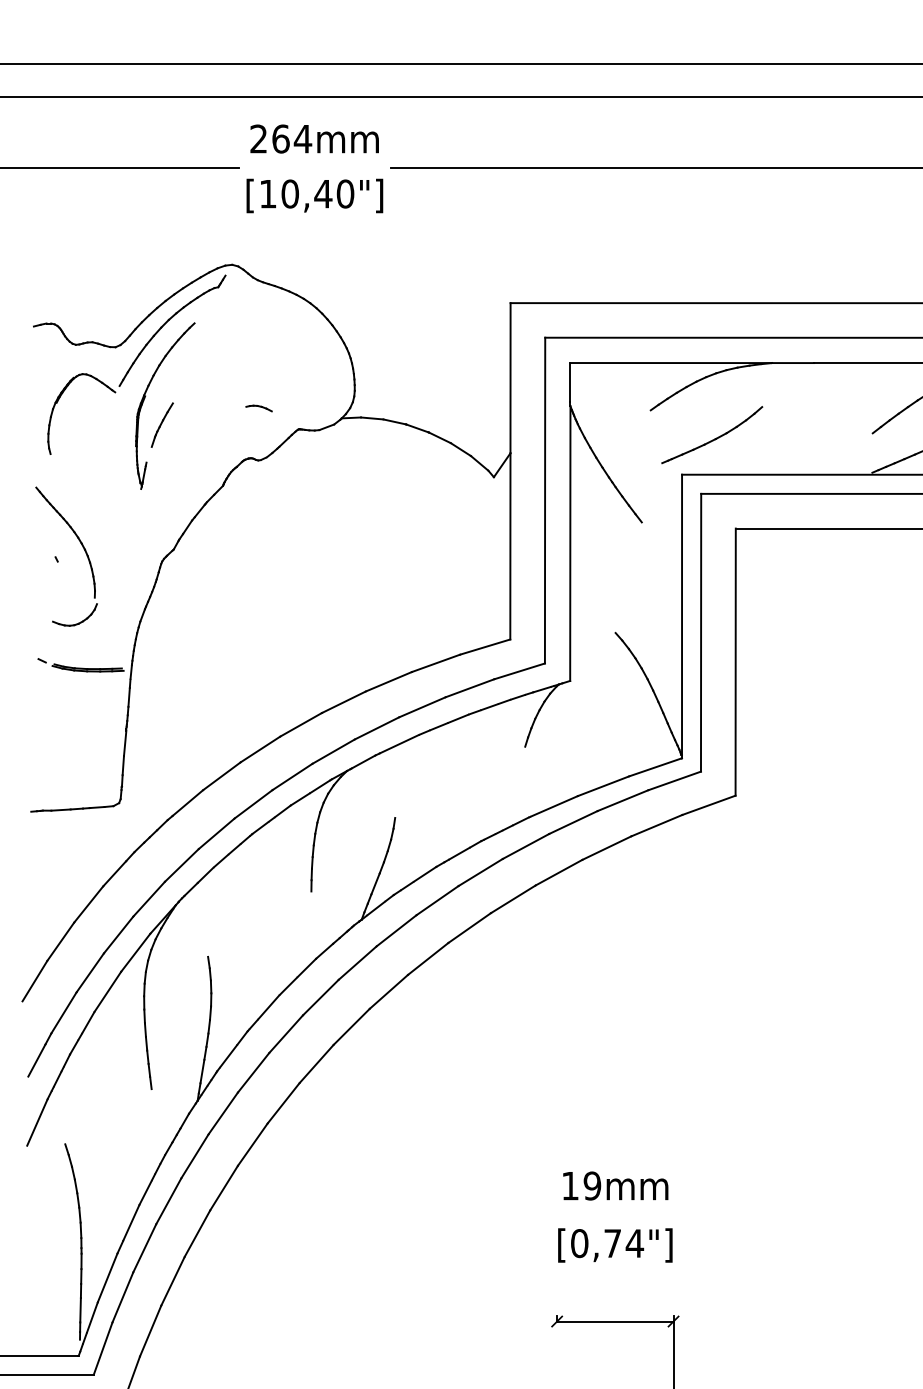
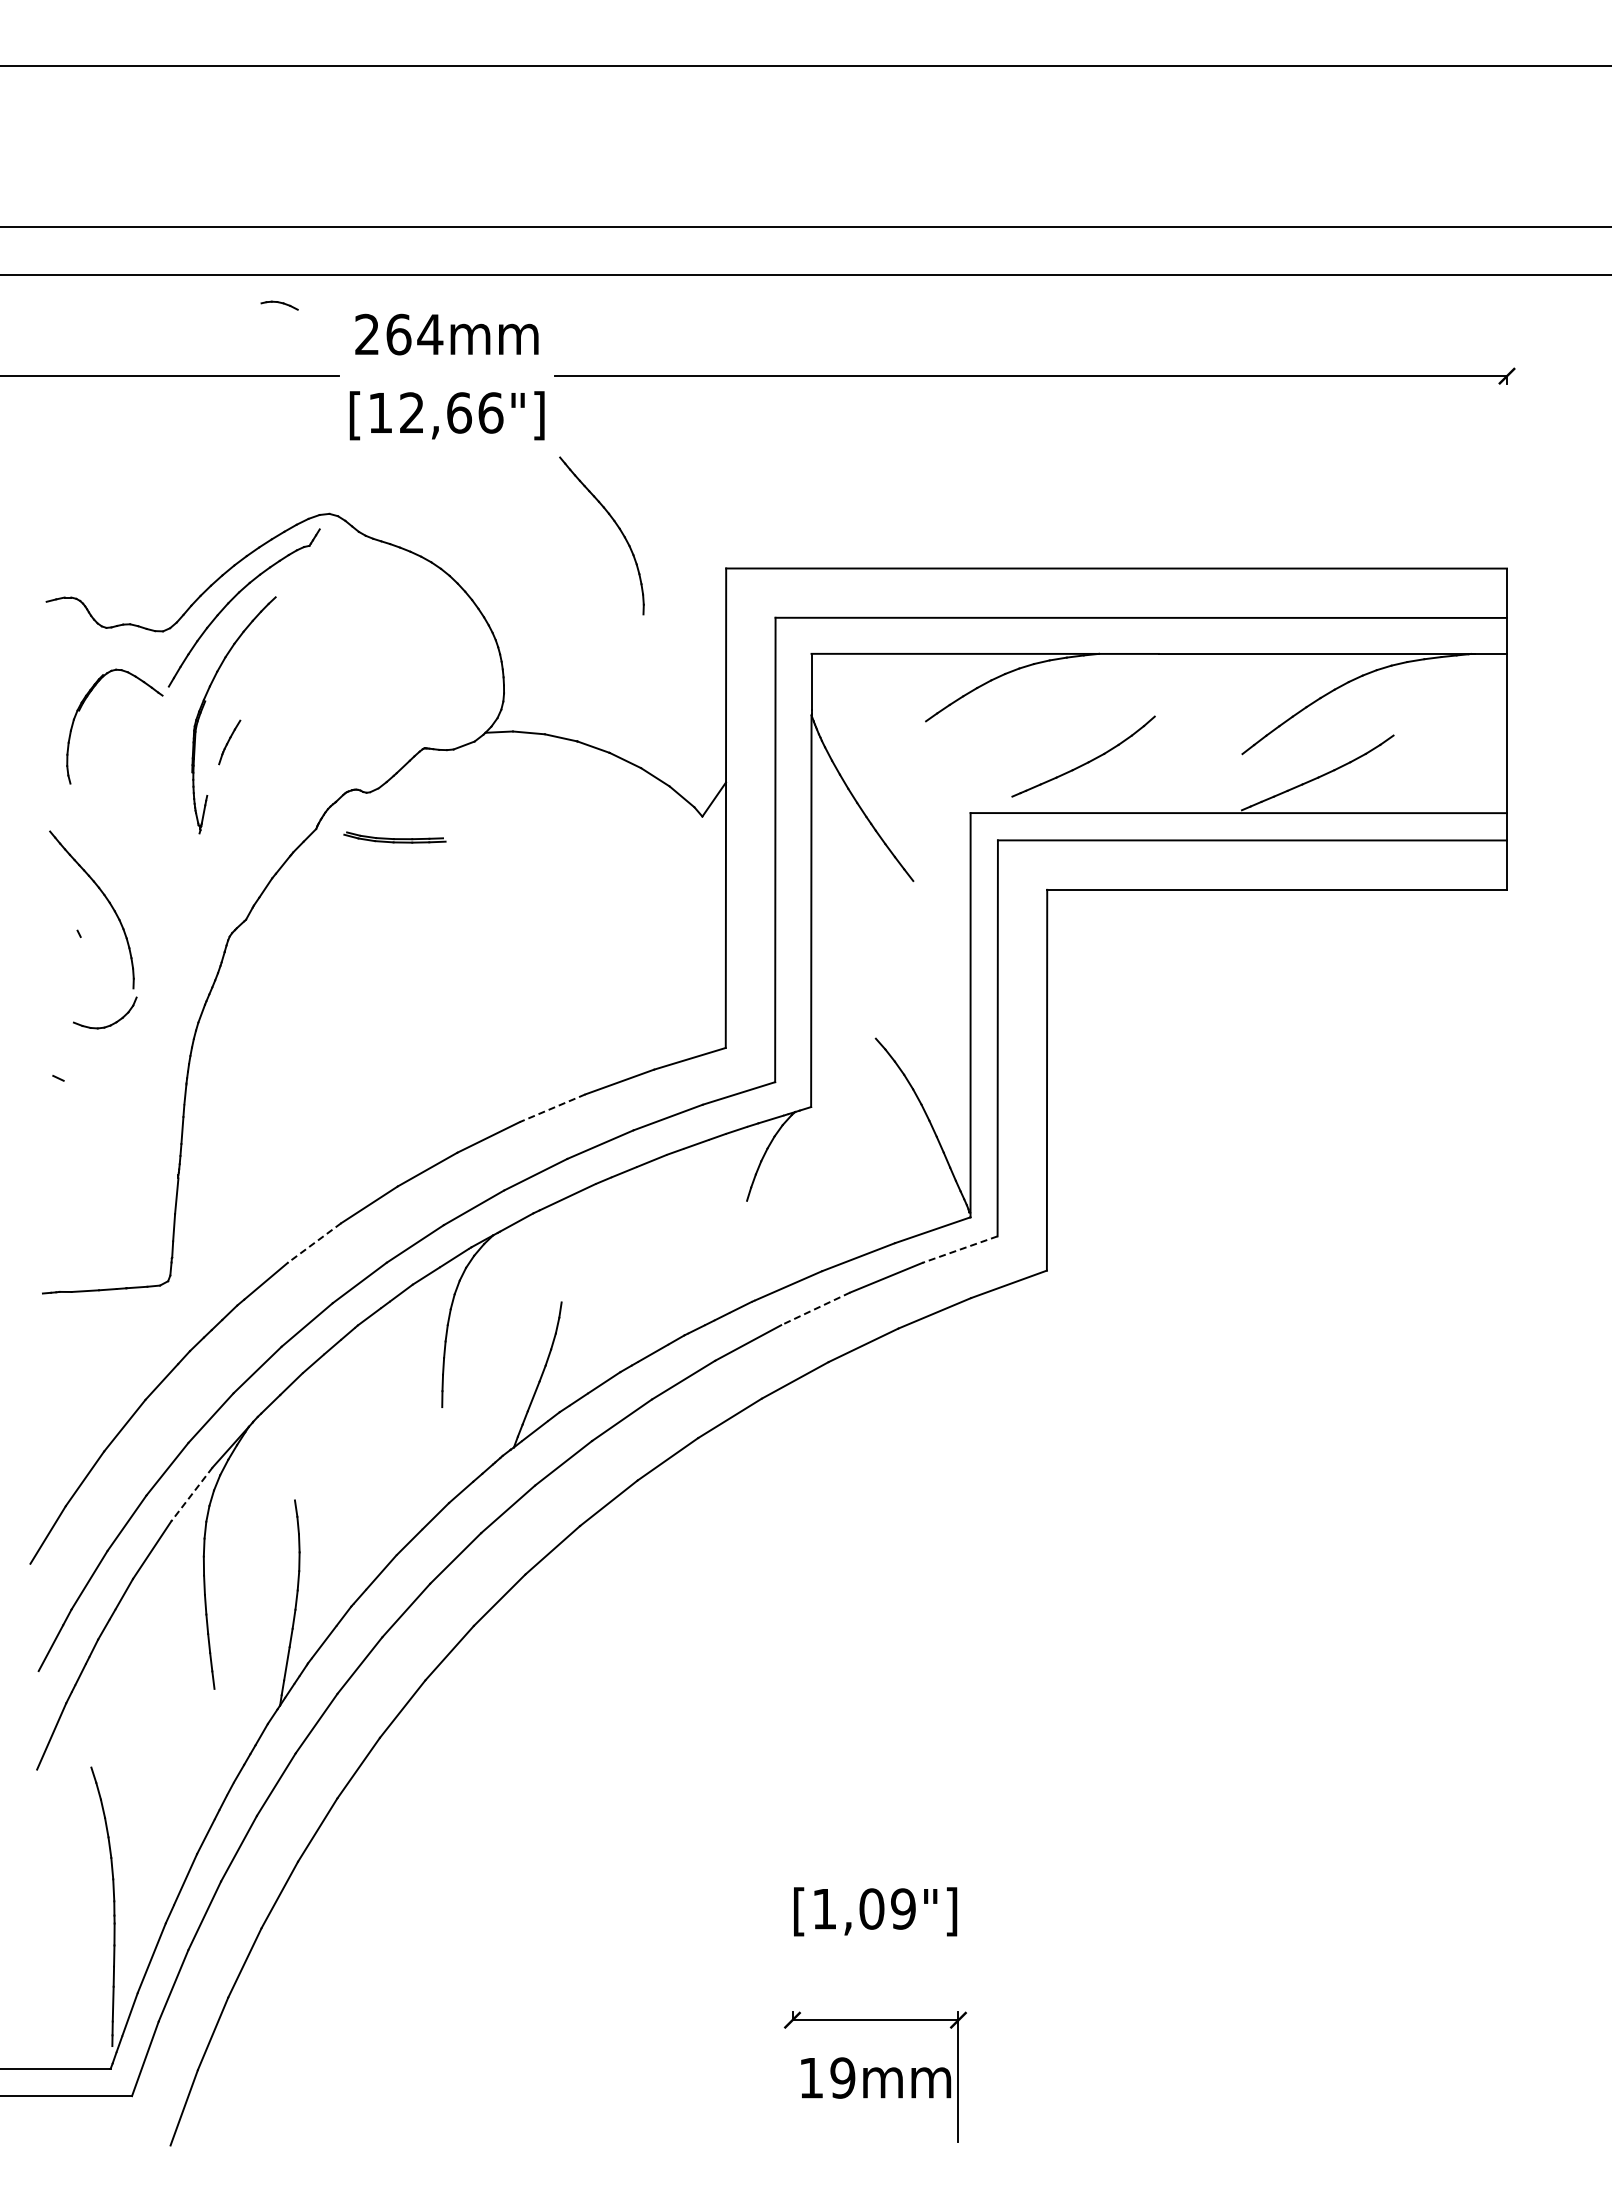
text: (317, 193) -> (451, 412), [10,40"] -> [12,66"]
part: (432, 272) -> (615, 524), added
part: (258, 408) -> (279, 305), moved
part: (162, 425) -> (229, 742), size x0.7
part: (713, 439) -> (1085, 762), moved
part: (87, 667) -> (394, 837), moved
line: (388, 681) -> (552, 1108), solid -> dashed
line: (221, 776) -> (314, 1243), solid -> dashed
line: (674, 780) -> (960, 1249), solid -> dashed
line: (573, 822) -> (815, 1309), solid -> dashed
line: (135, 952) -> (191, 1494), solid -> dashed
text: (616, 1185) -> (876, 2077), moved
text: (607, 1243) -> (864, 1908), [0,74"] -> [1,09"]

